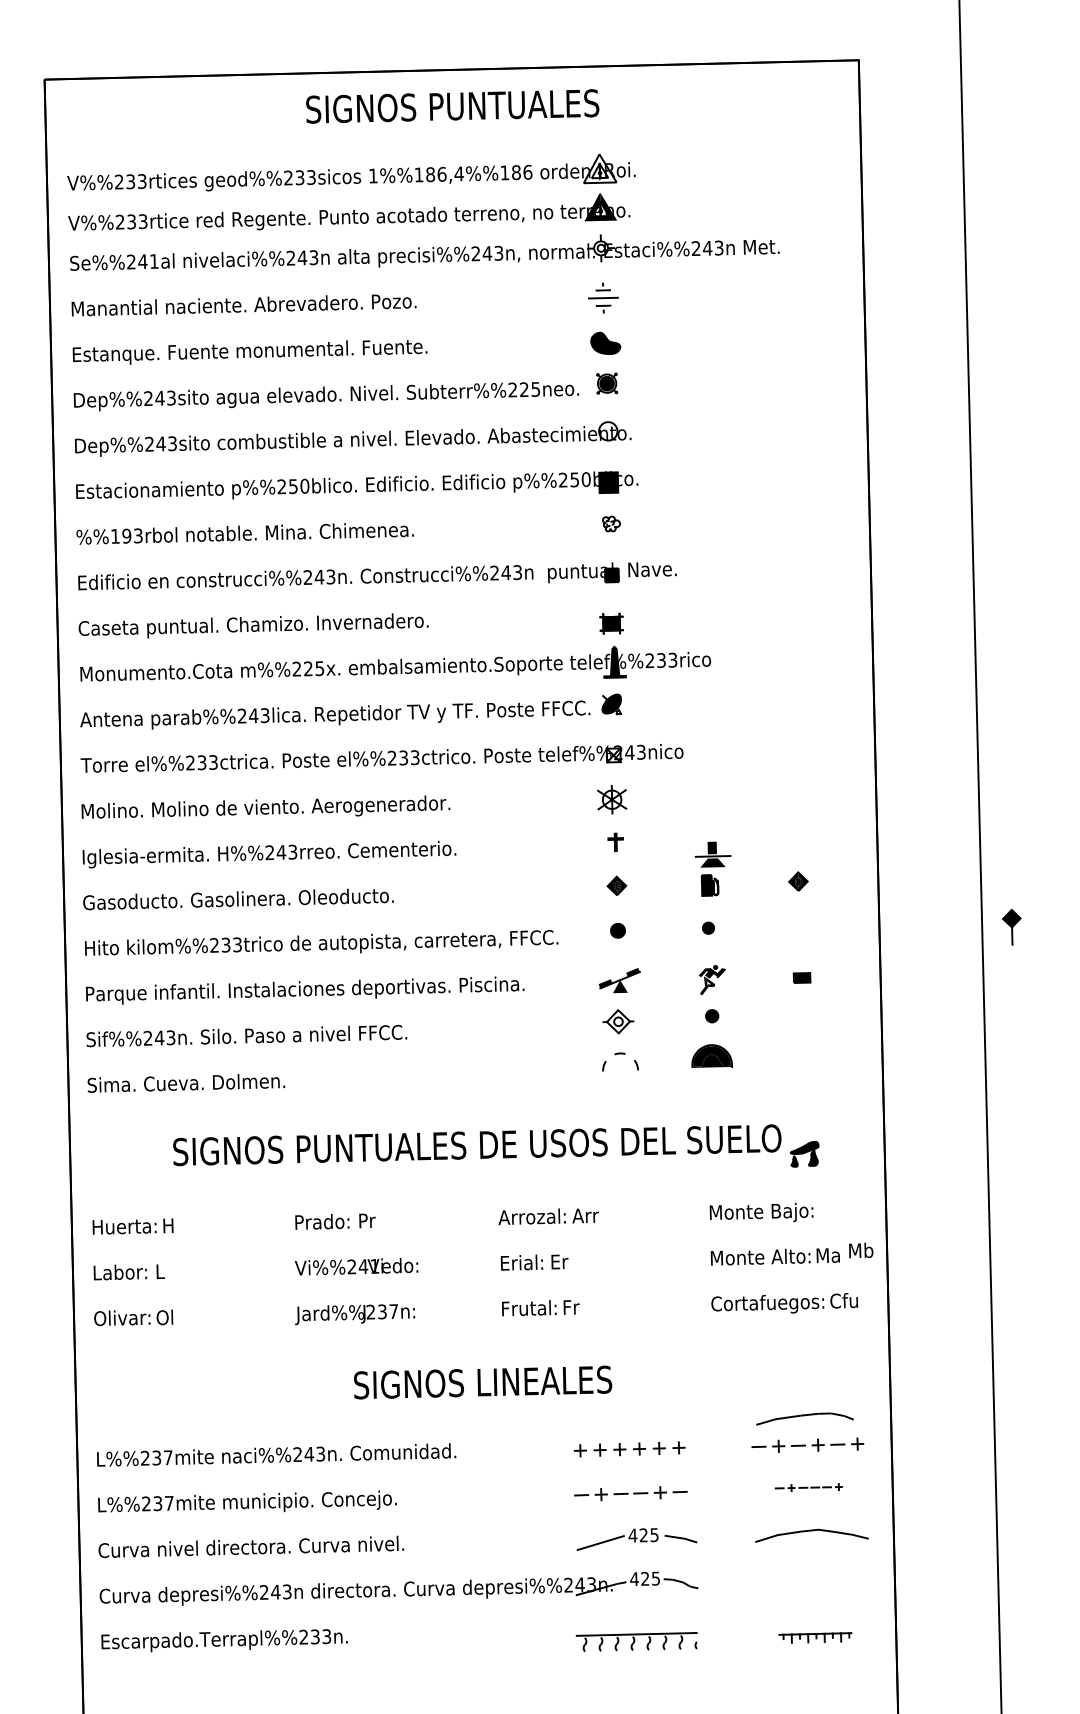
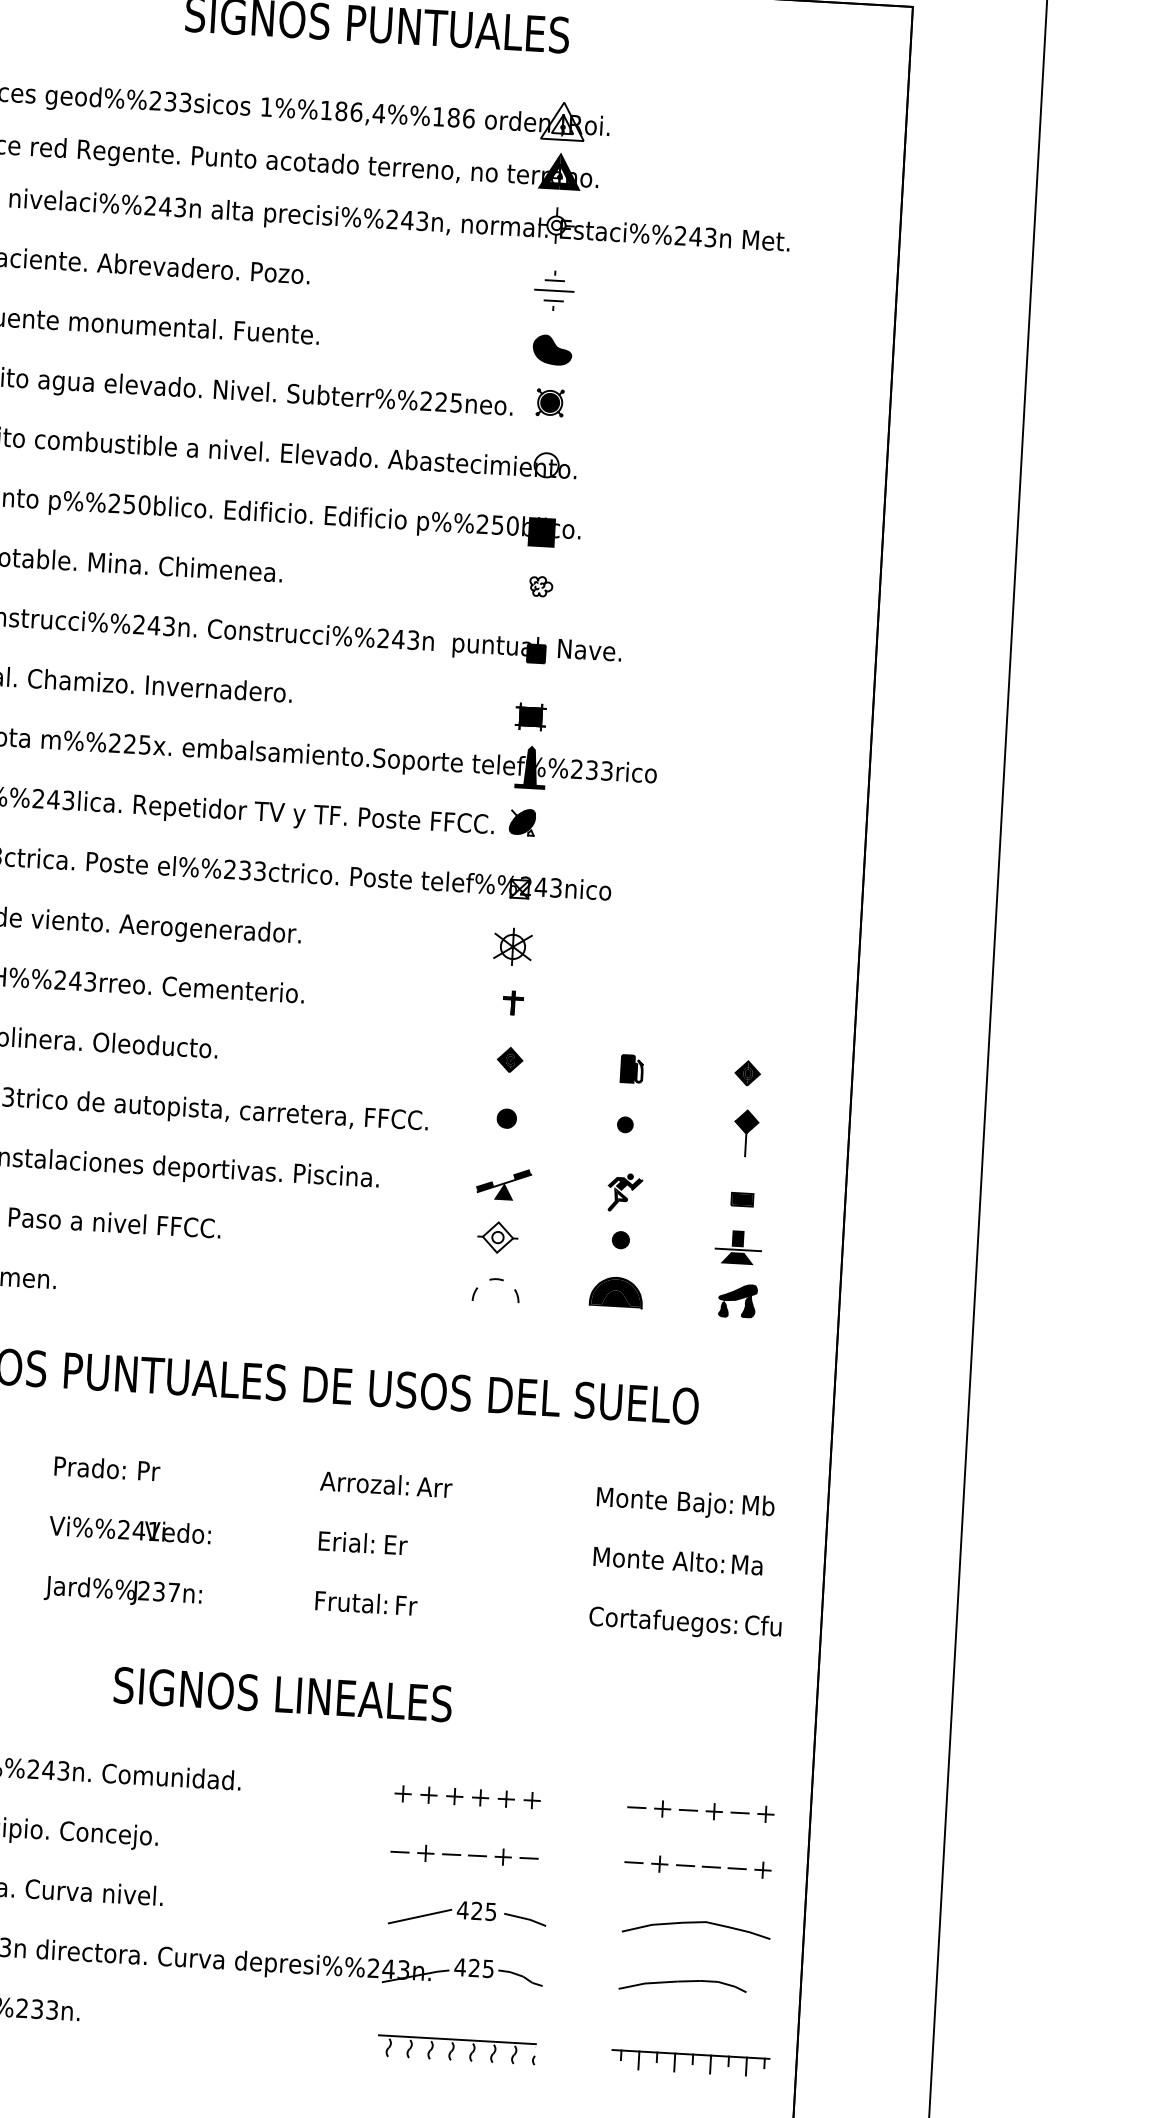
part: (712, 854) -> (737, 1247), moved
part: (1011, 926) -> (745, 1132), moved
part: (804, 1154) -> (737, 1301), moved
text: (861, 1250) -> (759, 1505), moved
curve: (804, 1416) -> (682, 1983), moved
part: (808, 1487) -> (697, 1865), size x1.67
part: (815, 1637) -> (690, 2062), size x1.67

